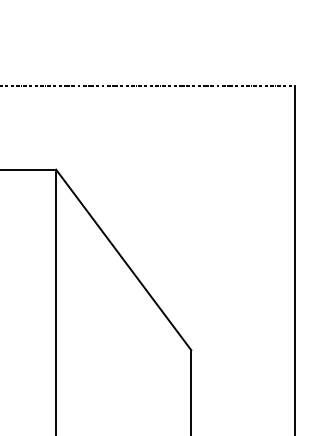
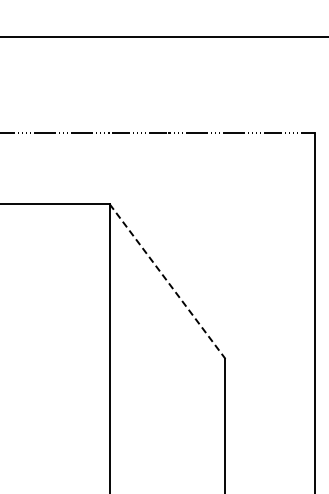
line: (123, 259) -> (167, 281), solid -> dashed

